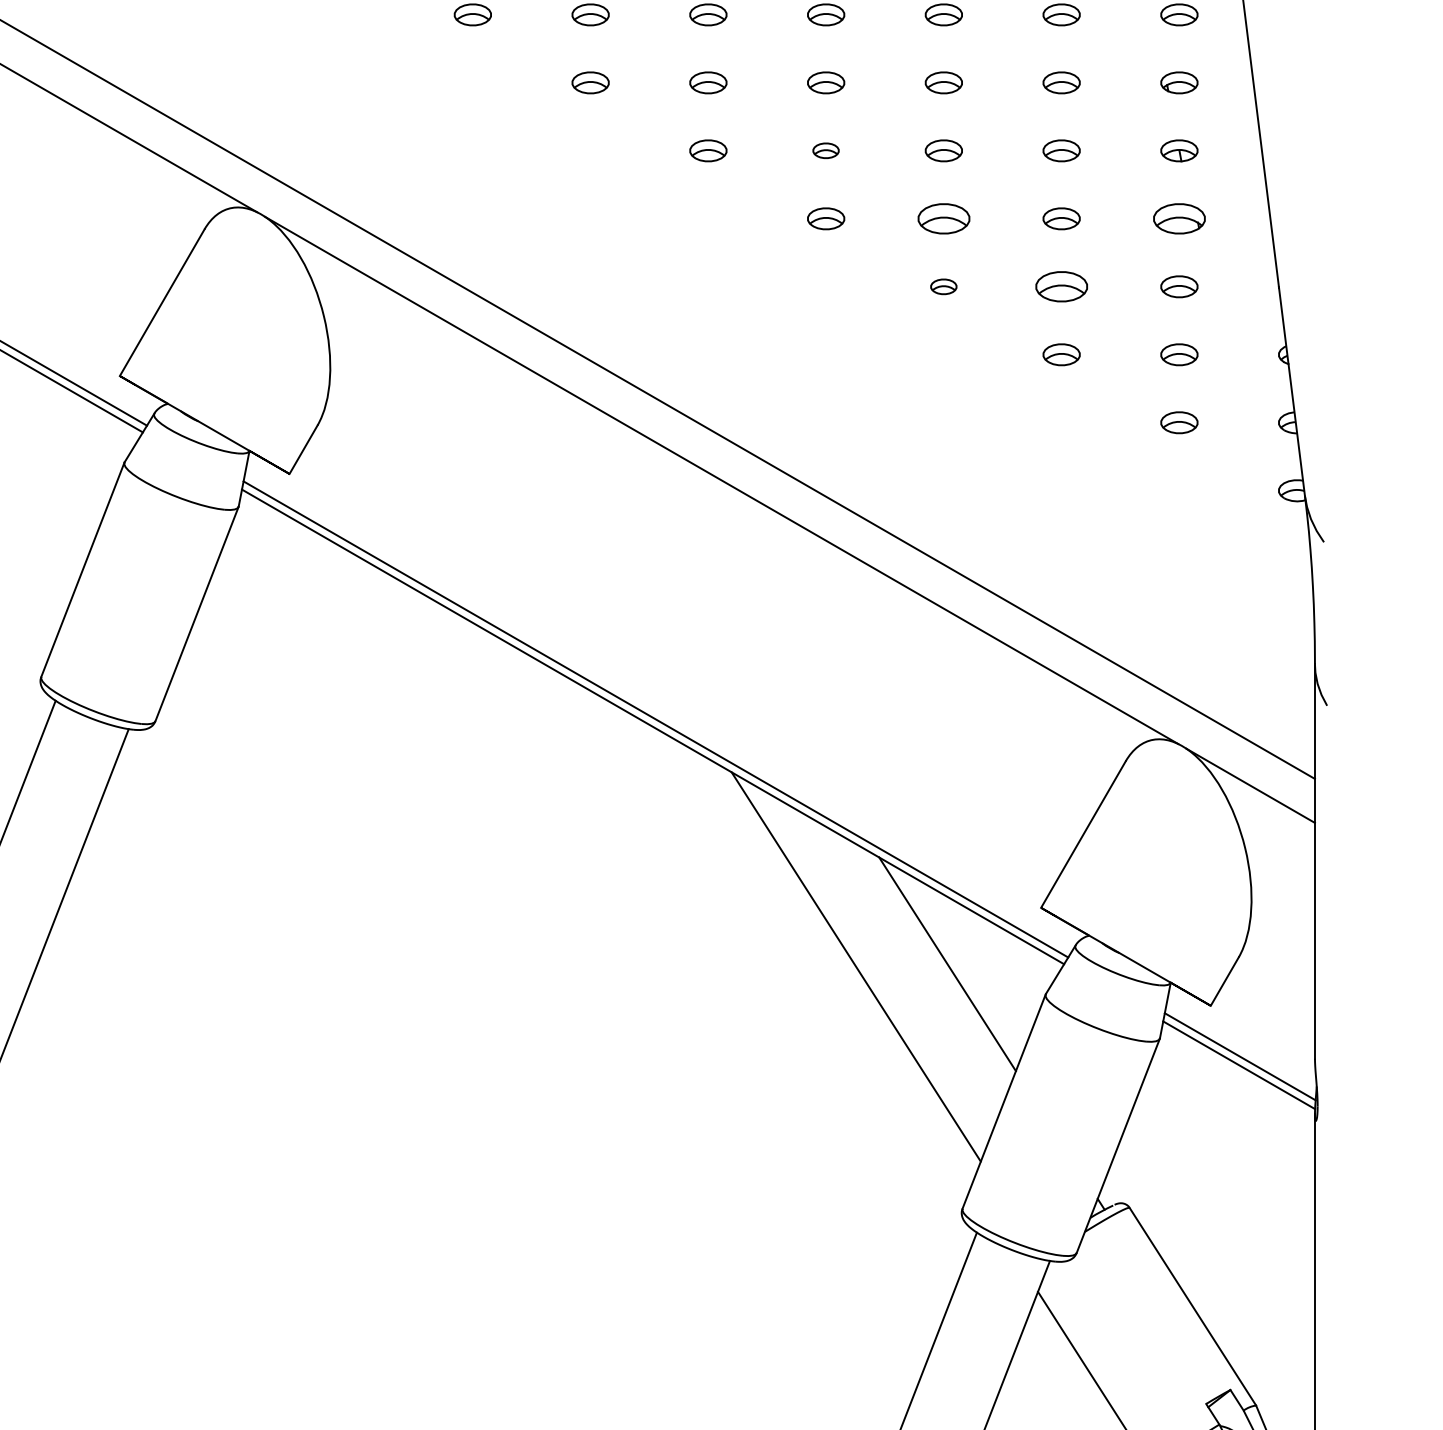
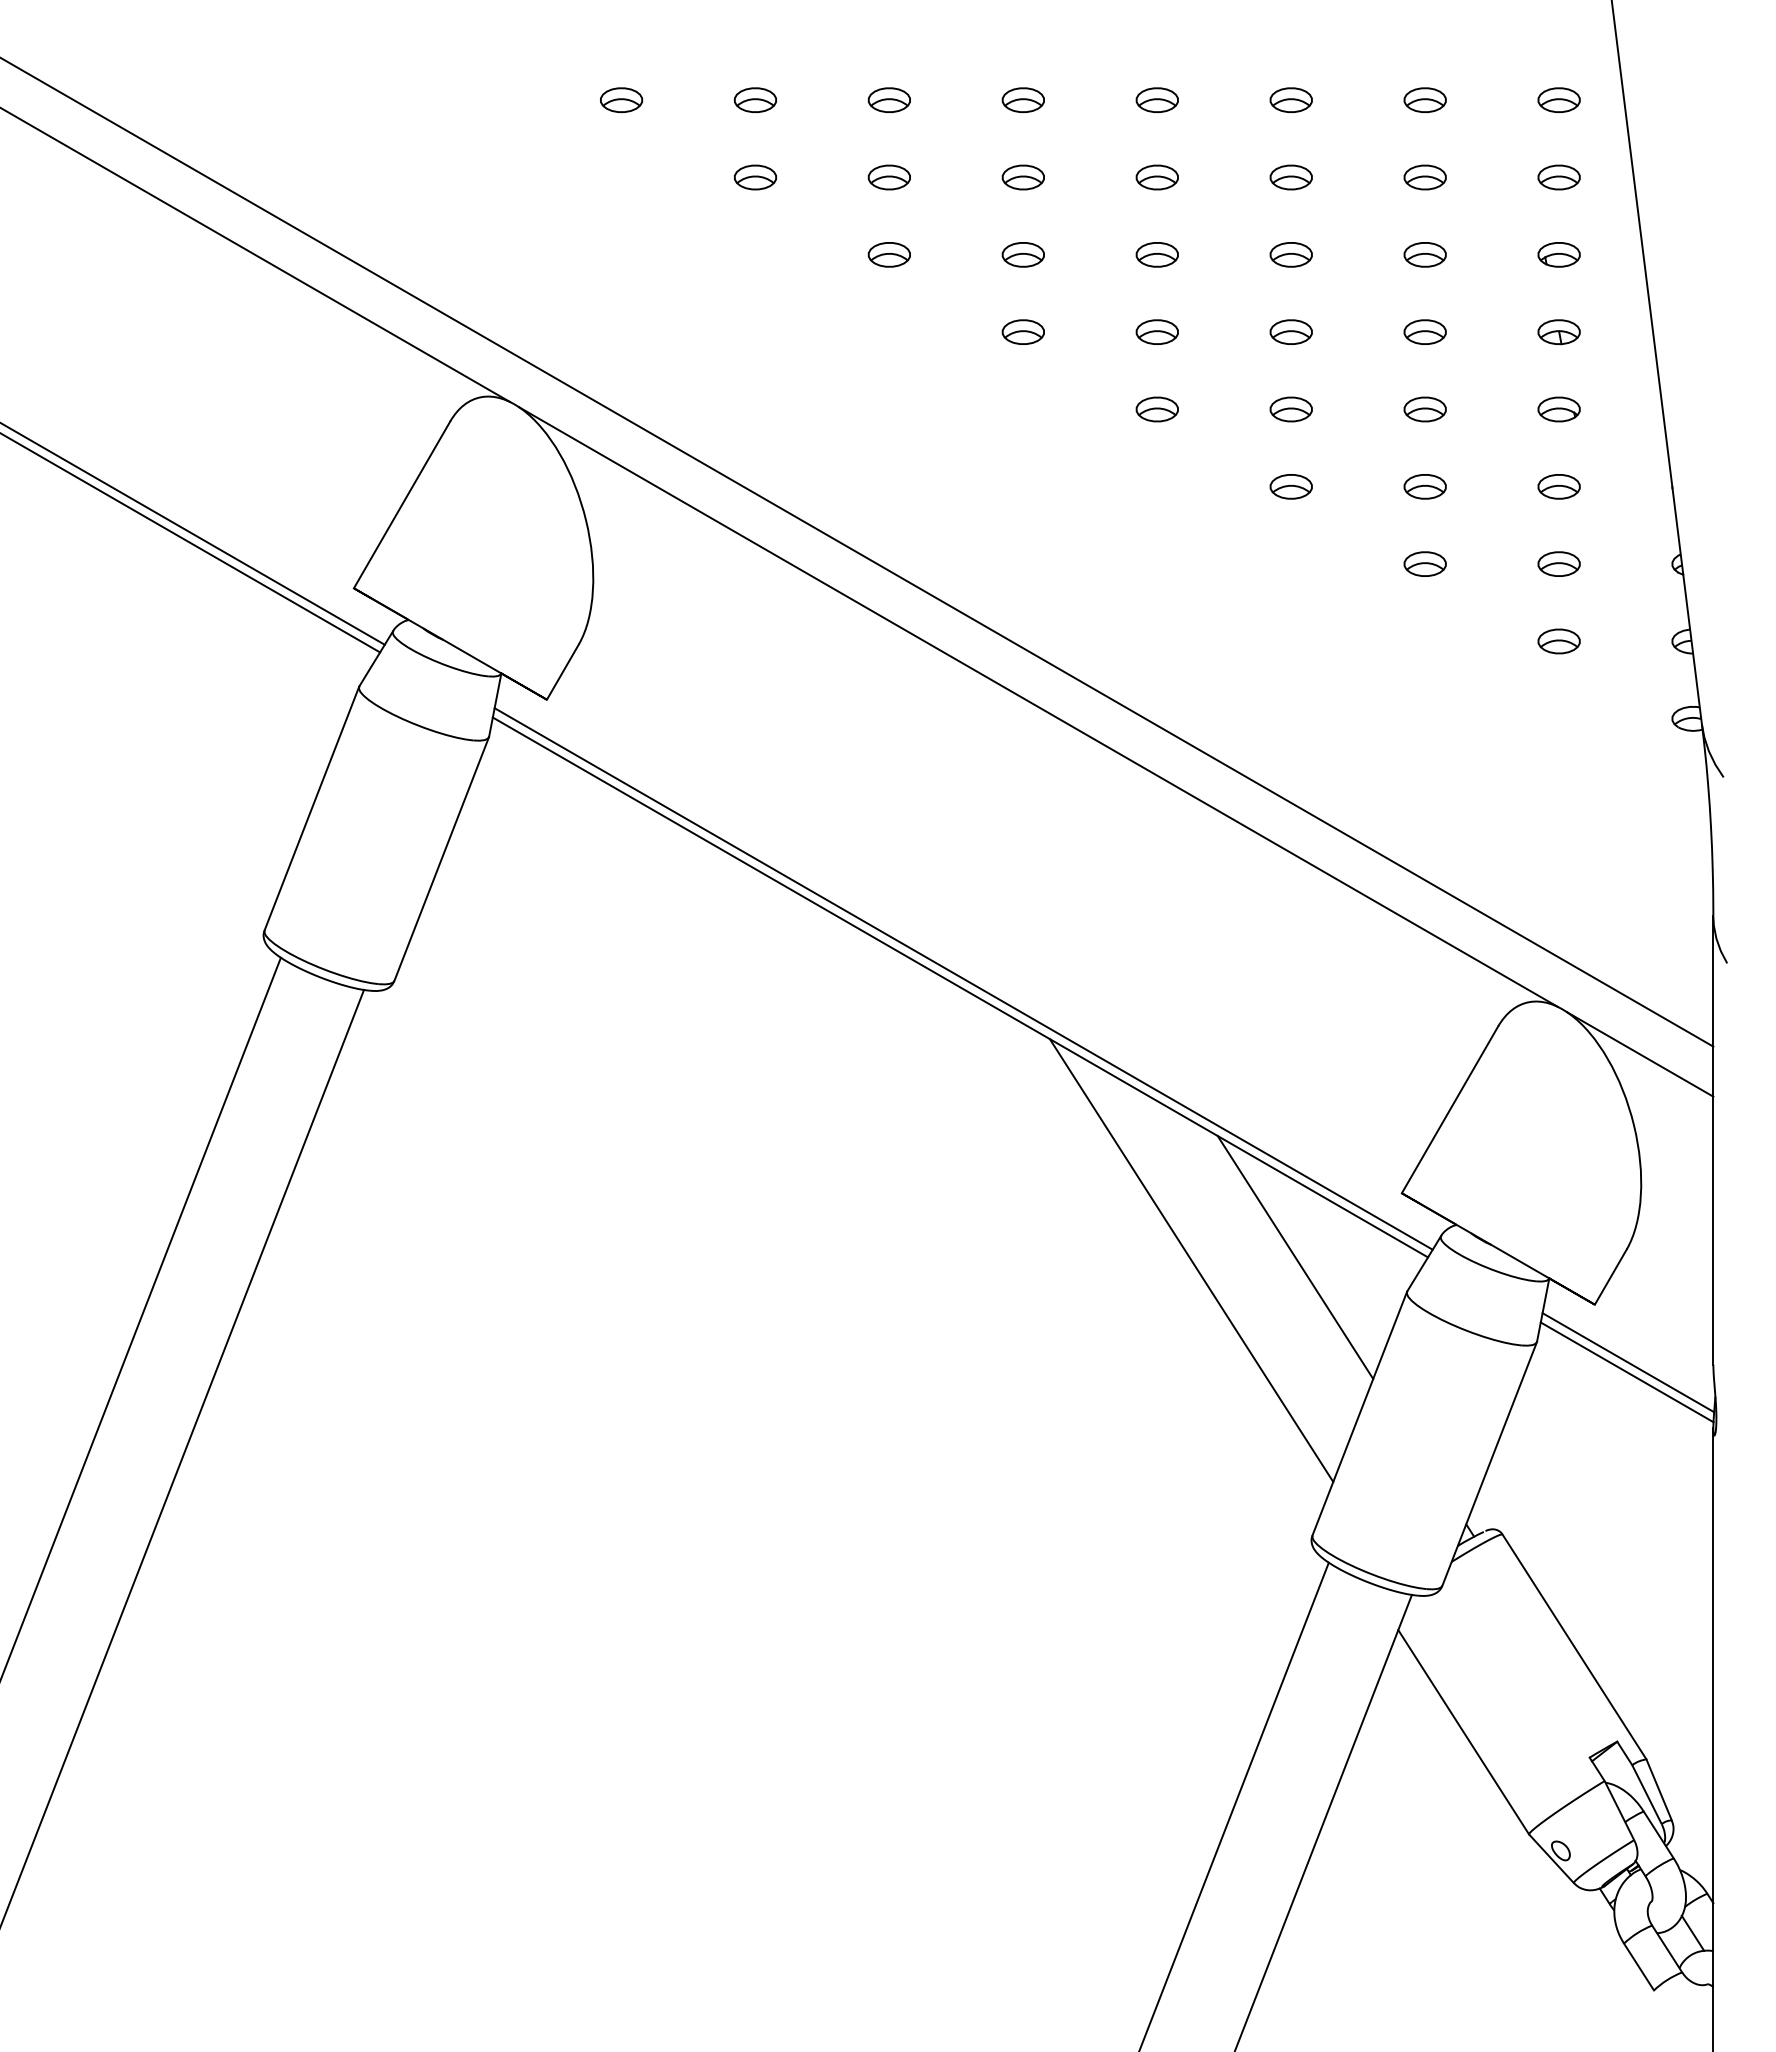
part: (825, 150) -> (1156, 331), size x1.43
part: (943, 218) -> (1290, 409), size x0.71
part: (1178, 218) -> (1558, 409), size x0.71
part: (943, 286) -> (1290, 486), size x1.43
part: (1061, 286) -> (1424, 486), size x0.71

